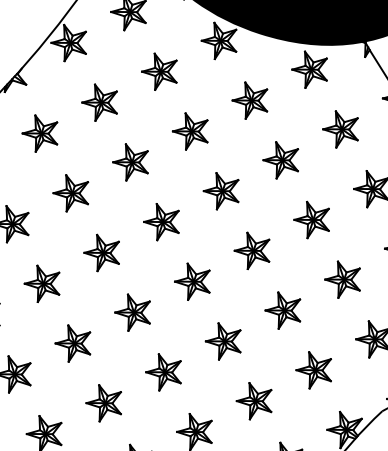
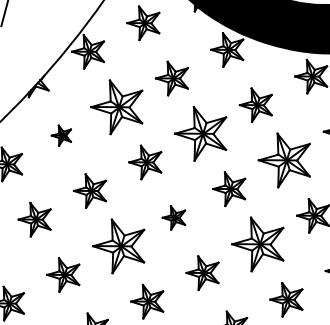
part: (99, 102) -> (116, 106), size x1.6
part: (189, 131) -> (199, 133), size x1.6
part: (39, 133) -> (60, 135), size x0.6
part: (280, 160) -> (284, 160), size x1.6
part: (161, 222) -> (173, 218), size x0.7
part: (251, 250) -> (257, 244), size x1.6
part: (101, 252) -> (118, 245), size x1.6

